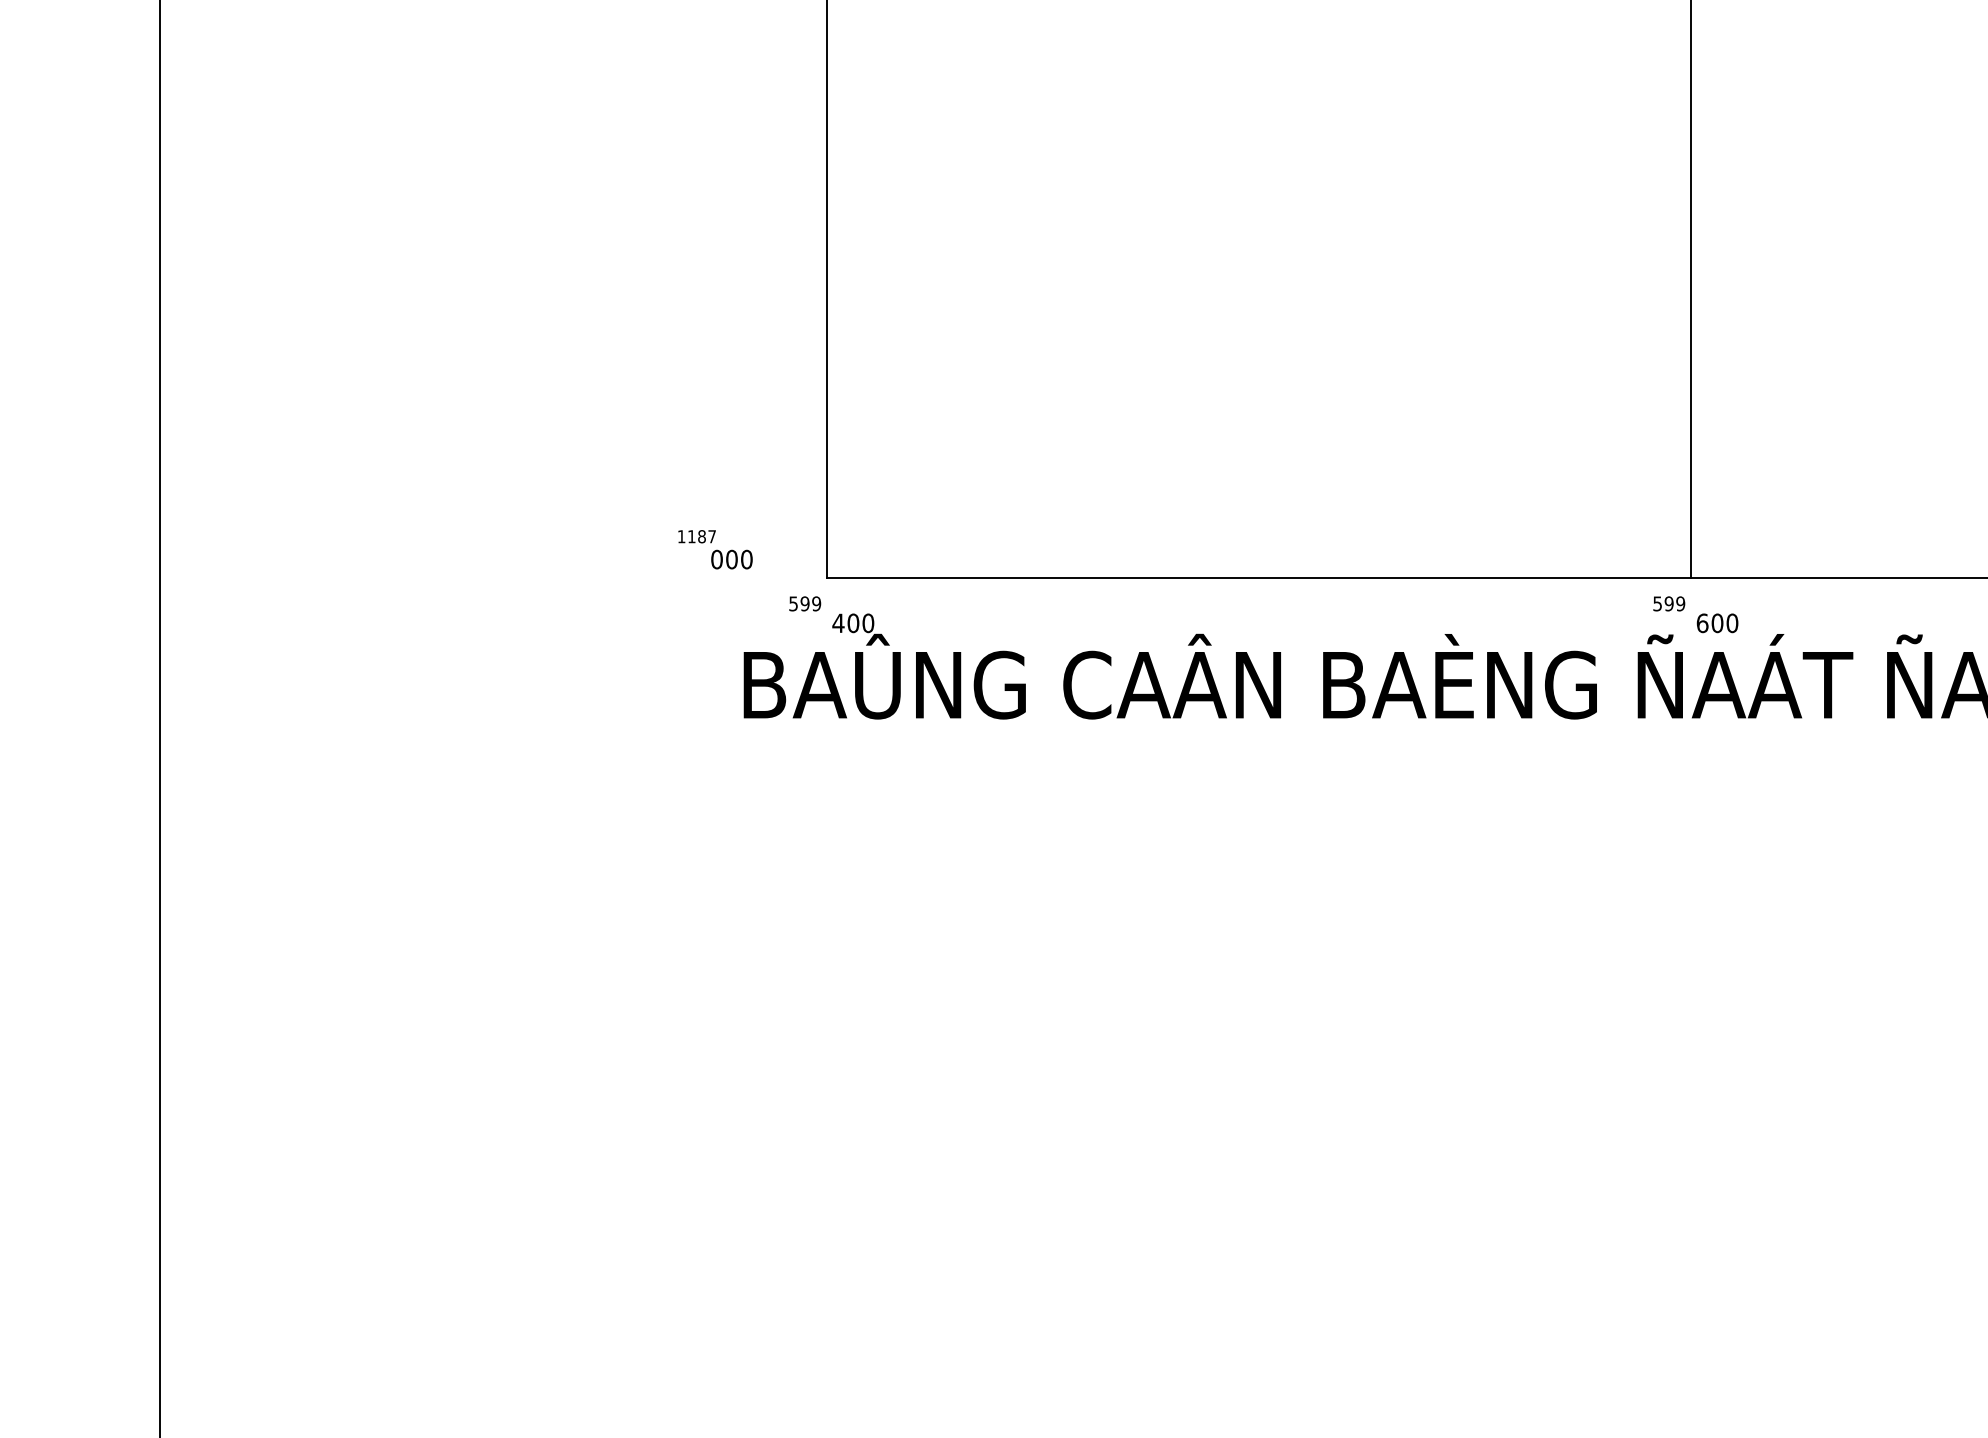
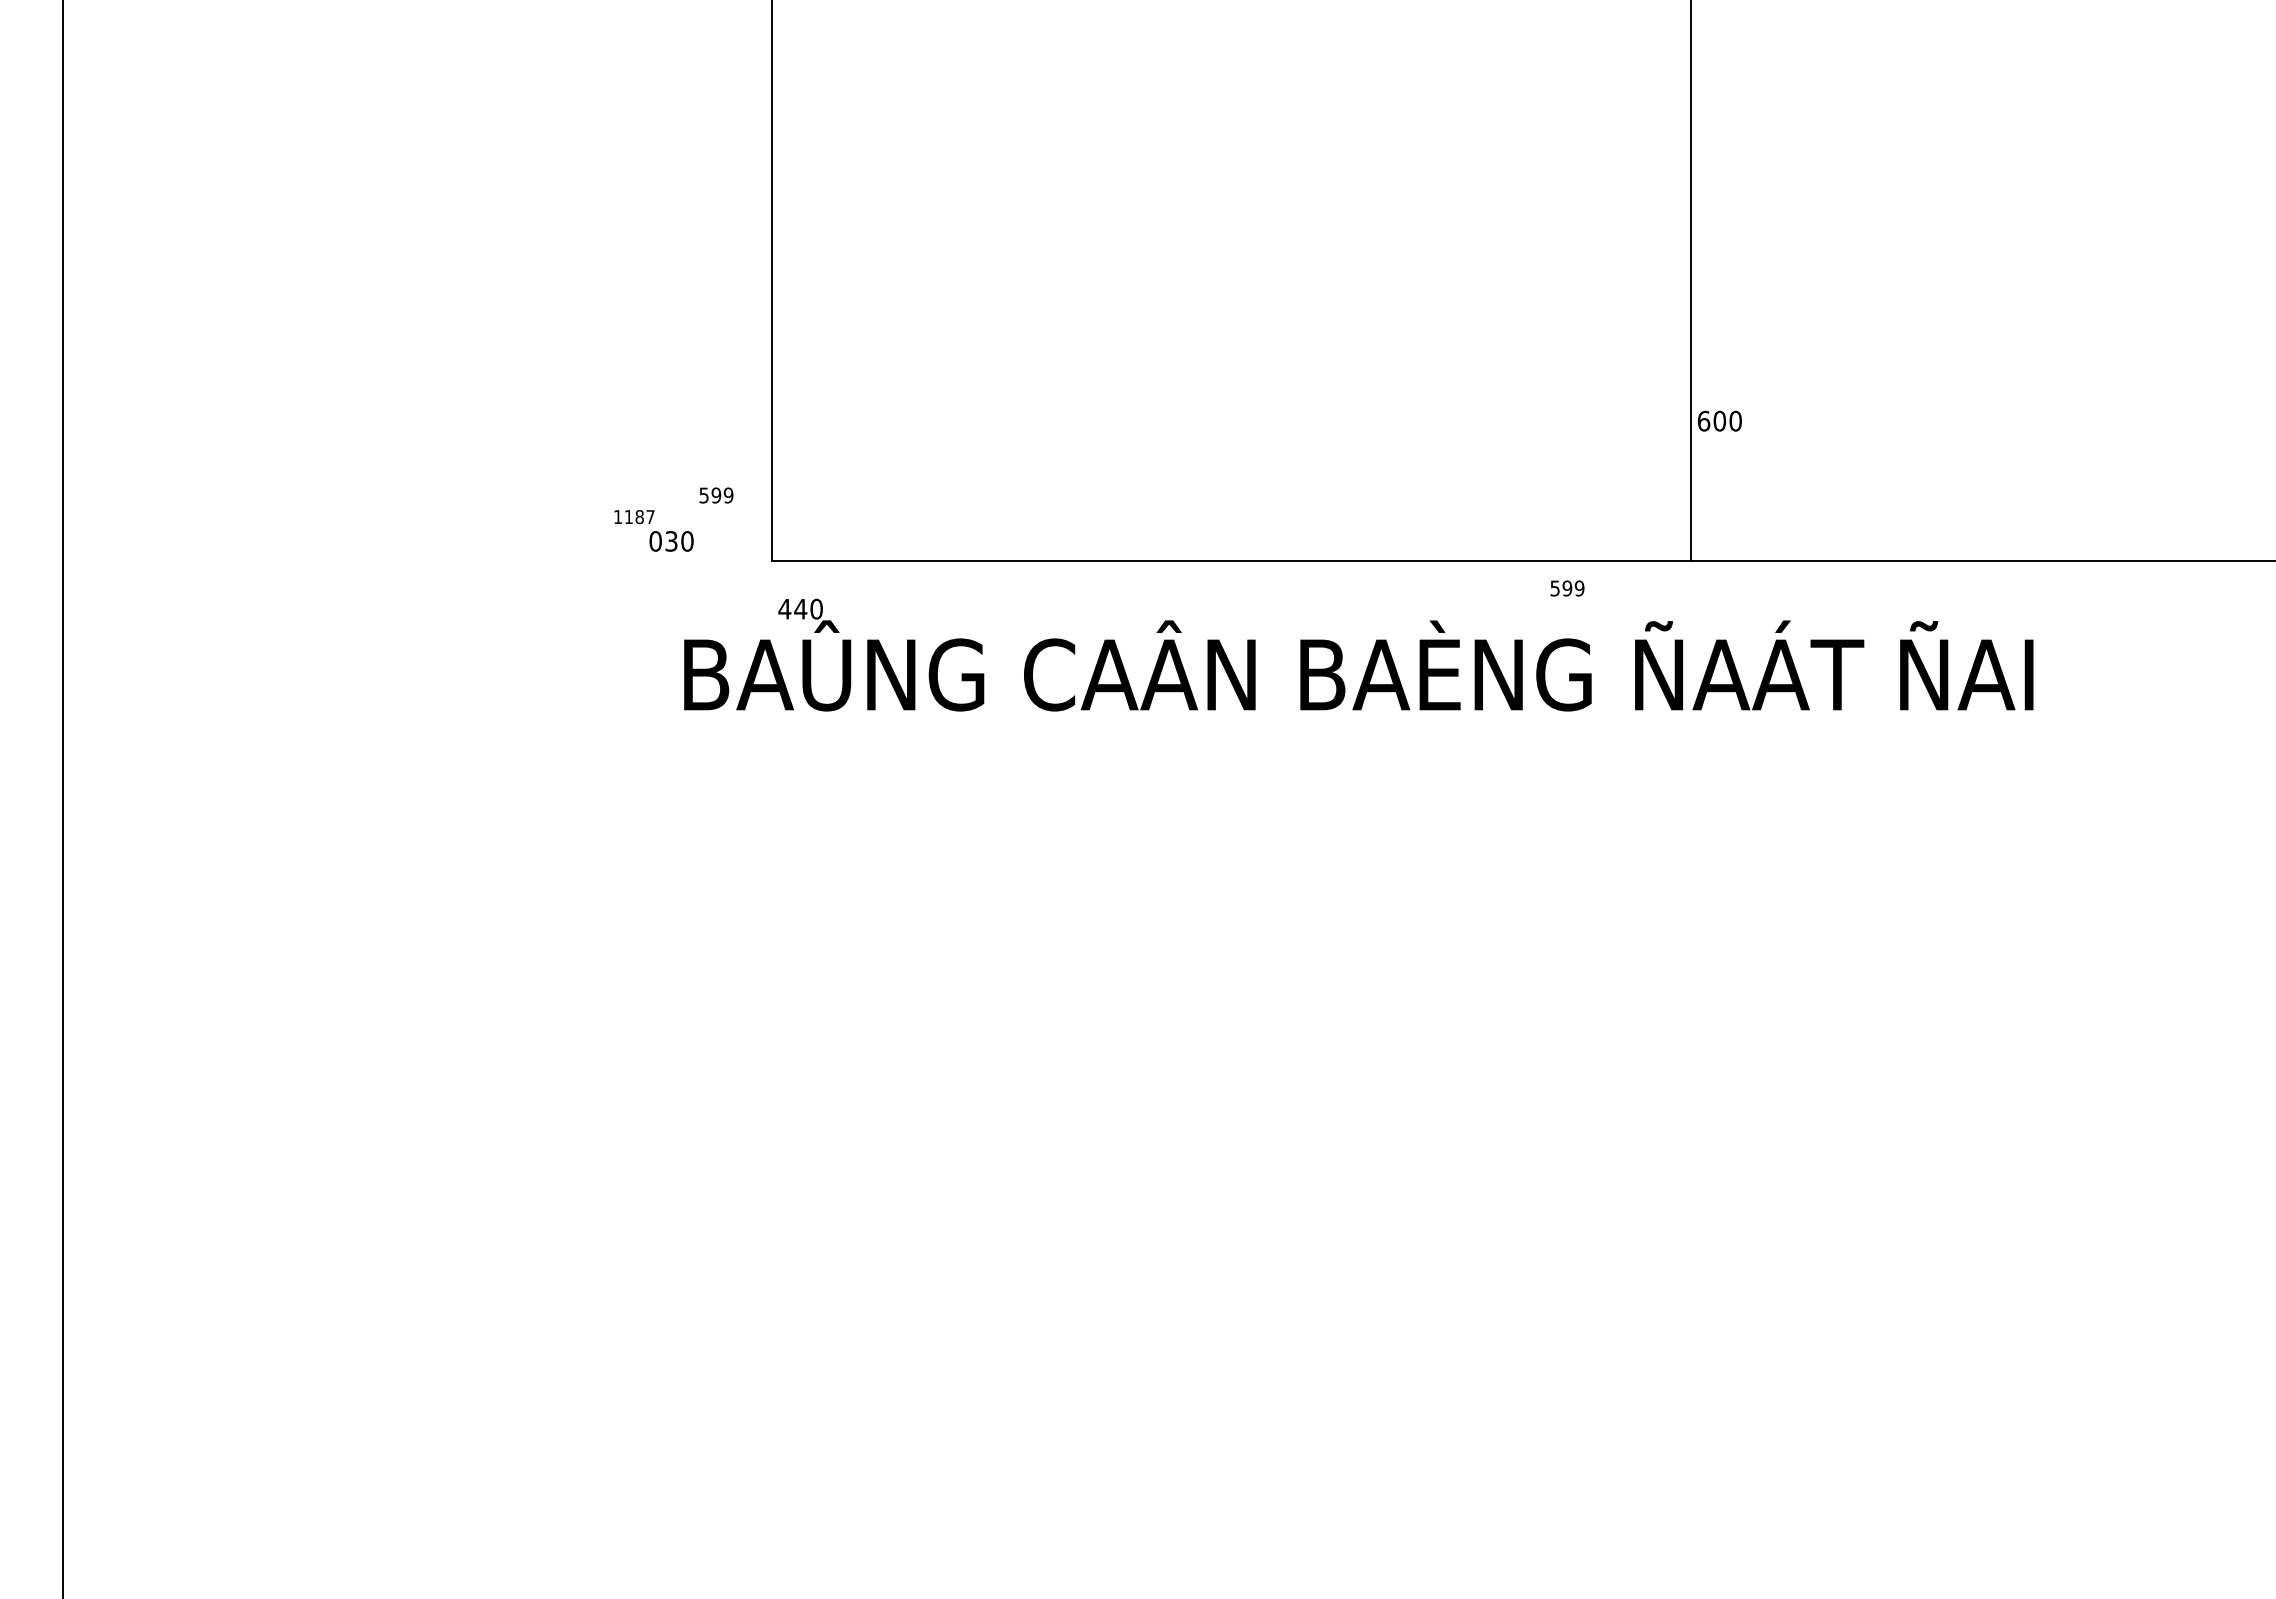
text: (731, 559) -> (671, 541), 000 -> 030
text: (805, 603) -> (716, 495), moved
text: (1669, 603) -> (1567, 588), moved
text: (853, 622) -> (800, 608), 400 -> 440
text: (1717, 622) -> (1719, 420), moved

